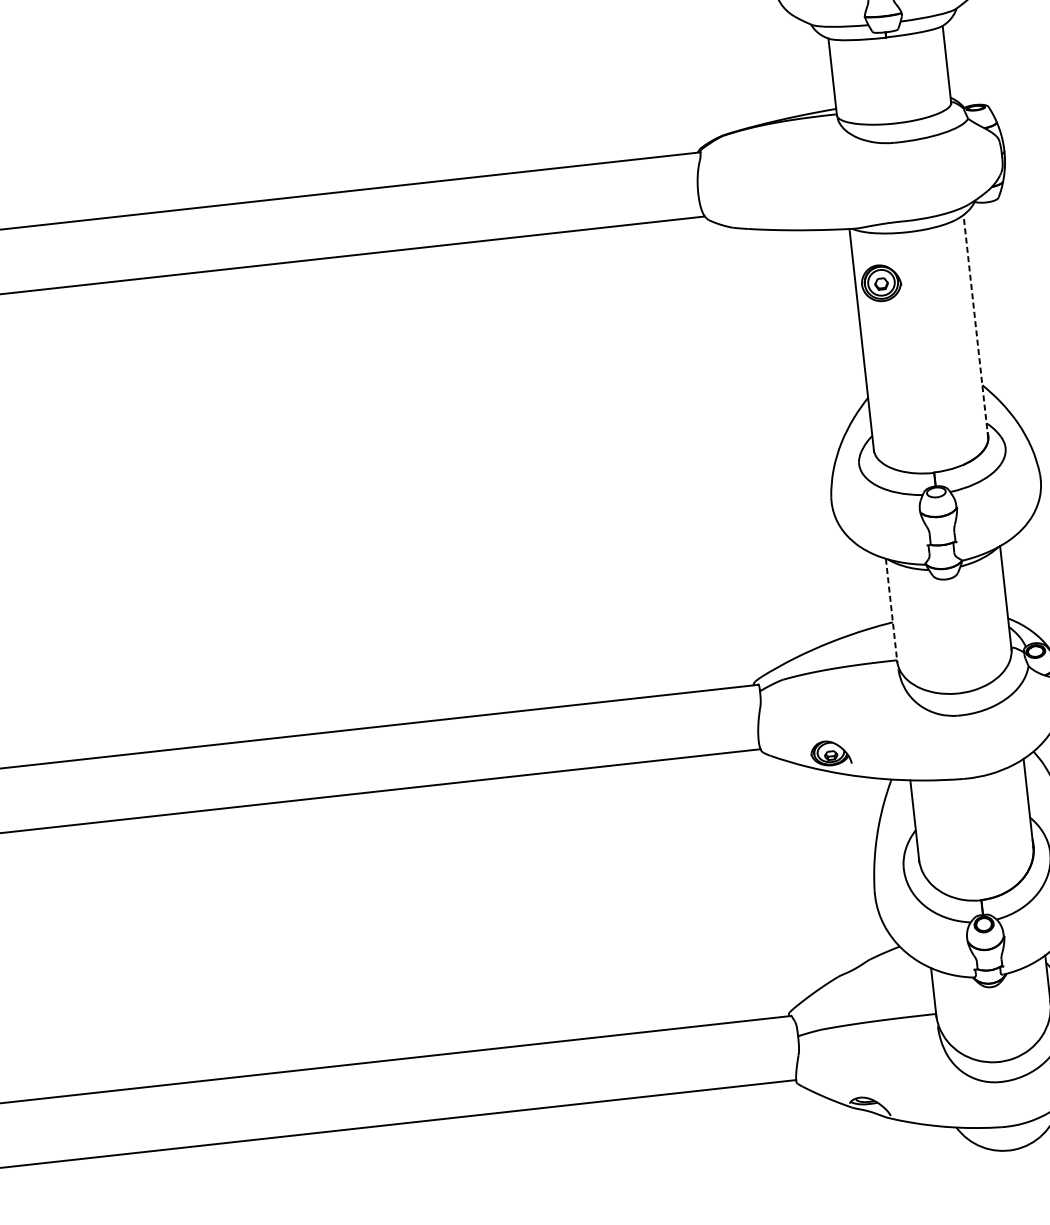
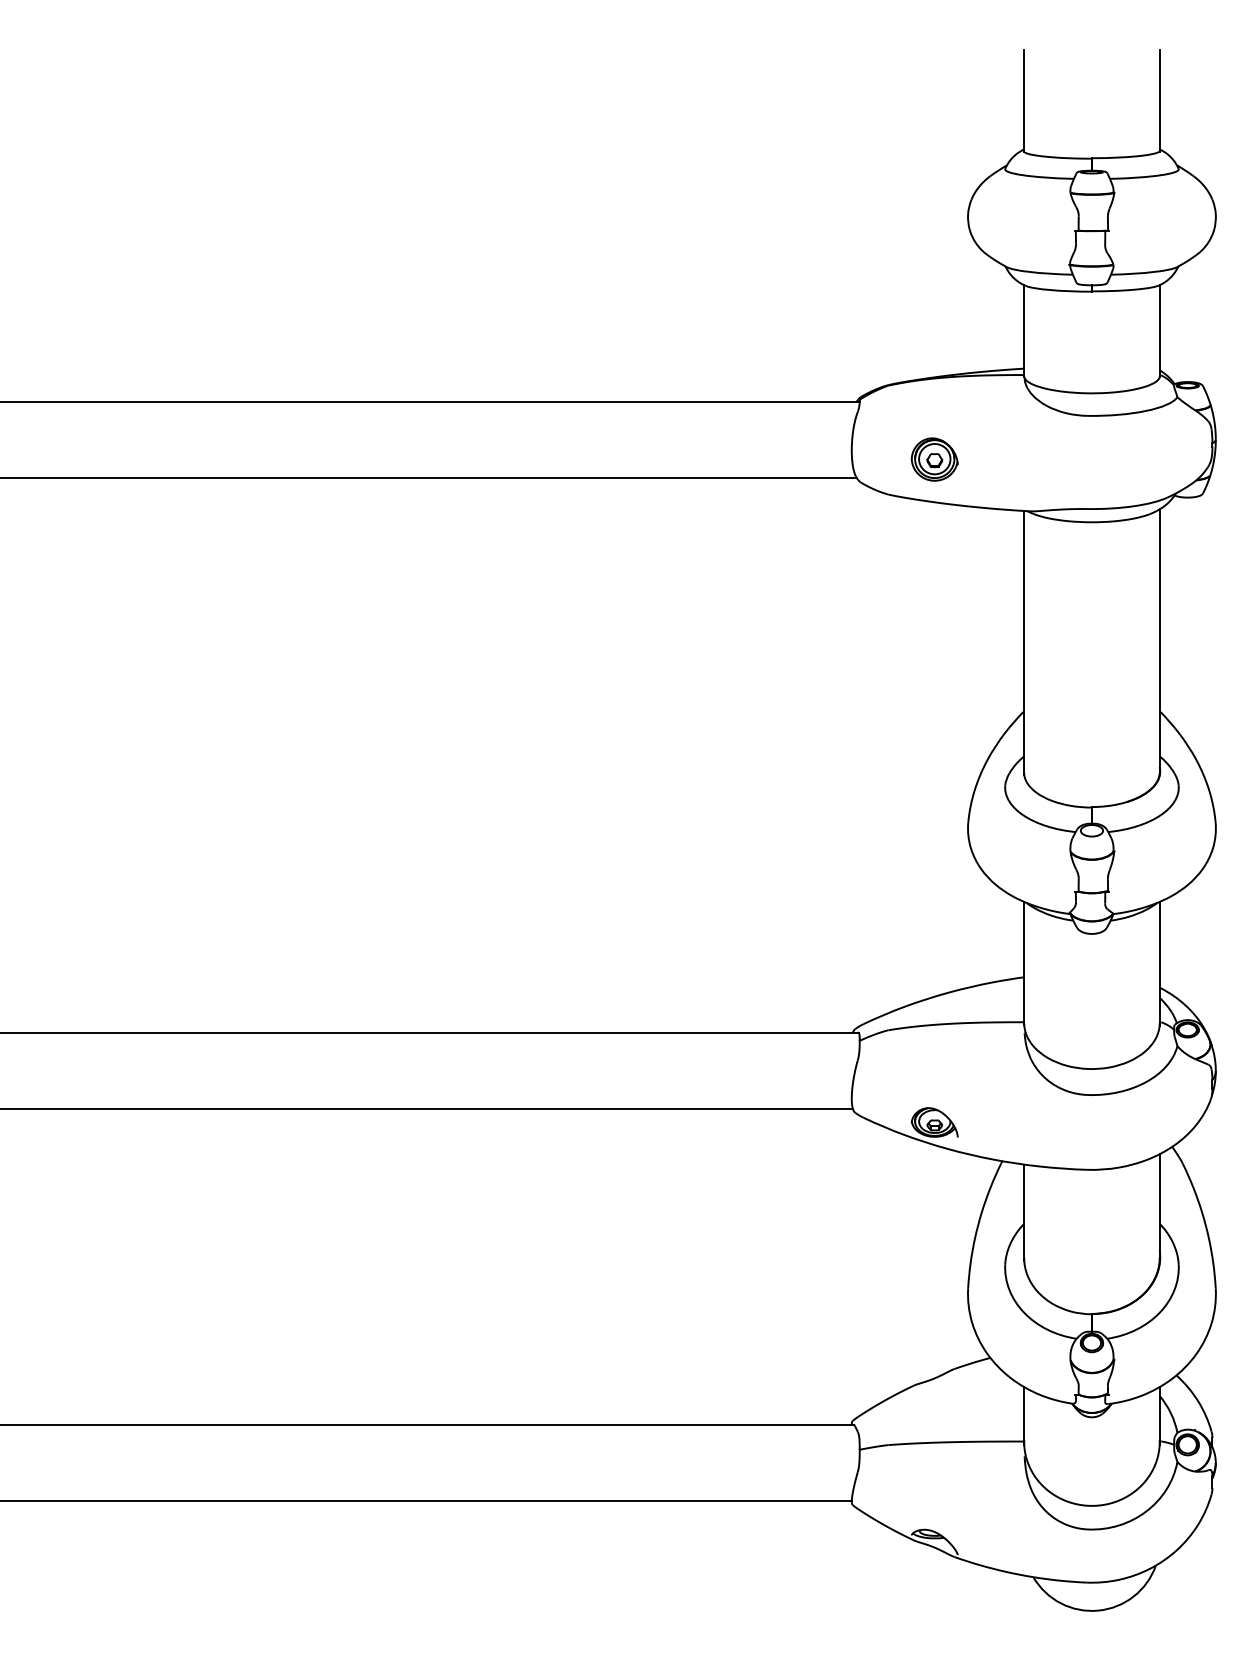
part: (881, 283) -> (934, 459), moved
line: (975, 326) -> (1159, 641), dashed -> solid
line: (891, 610) -> (1024, 963), dashed -> solid

